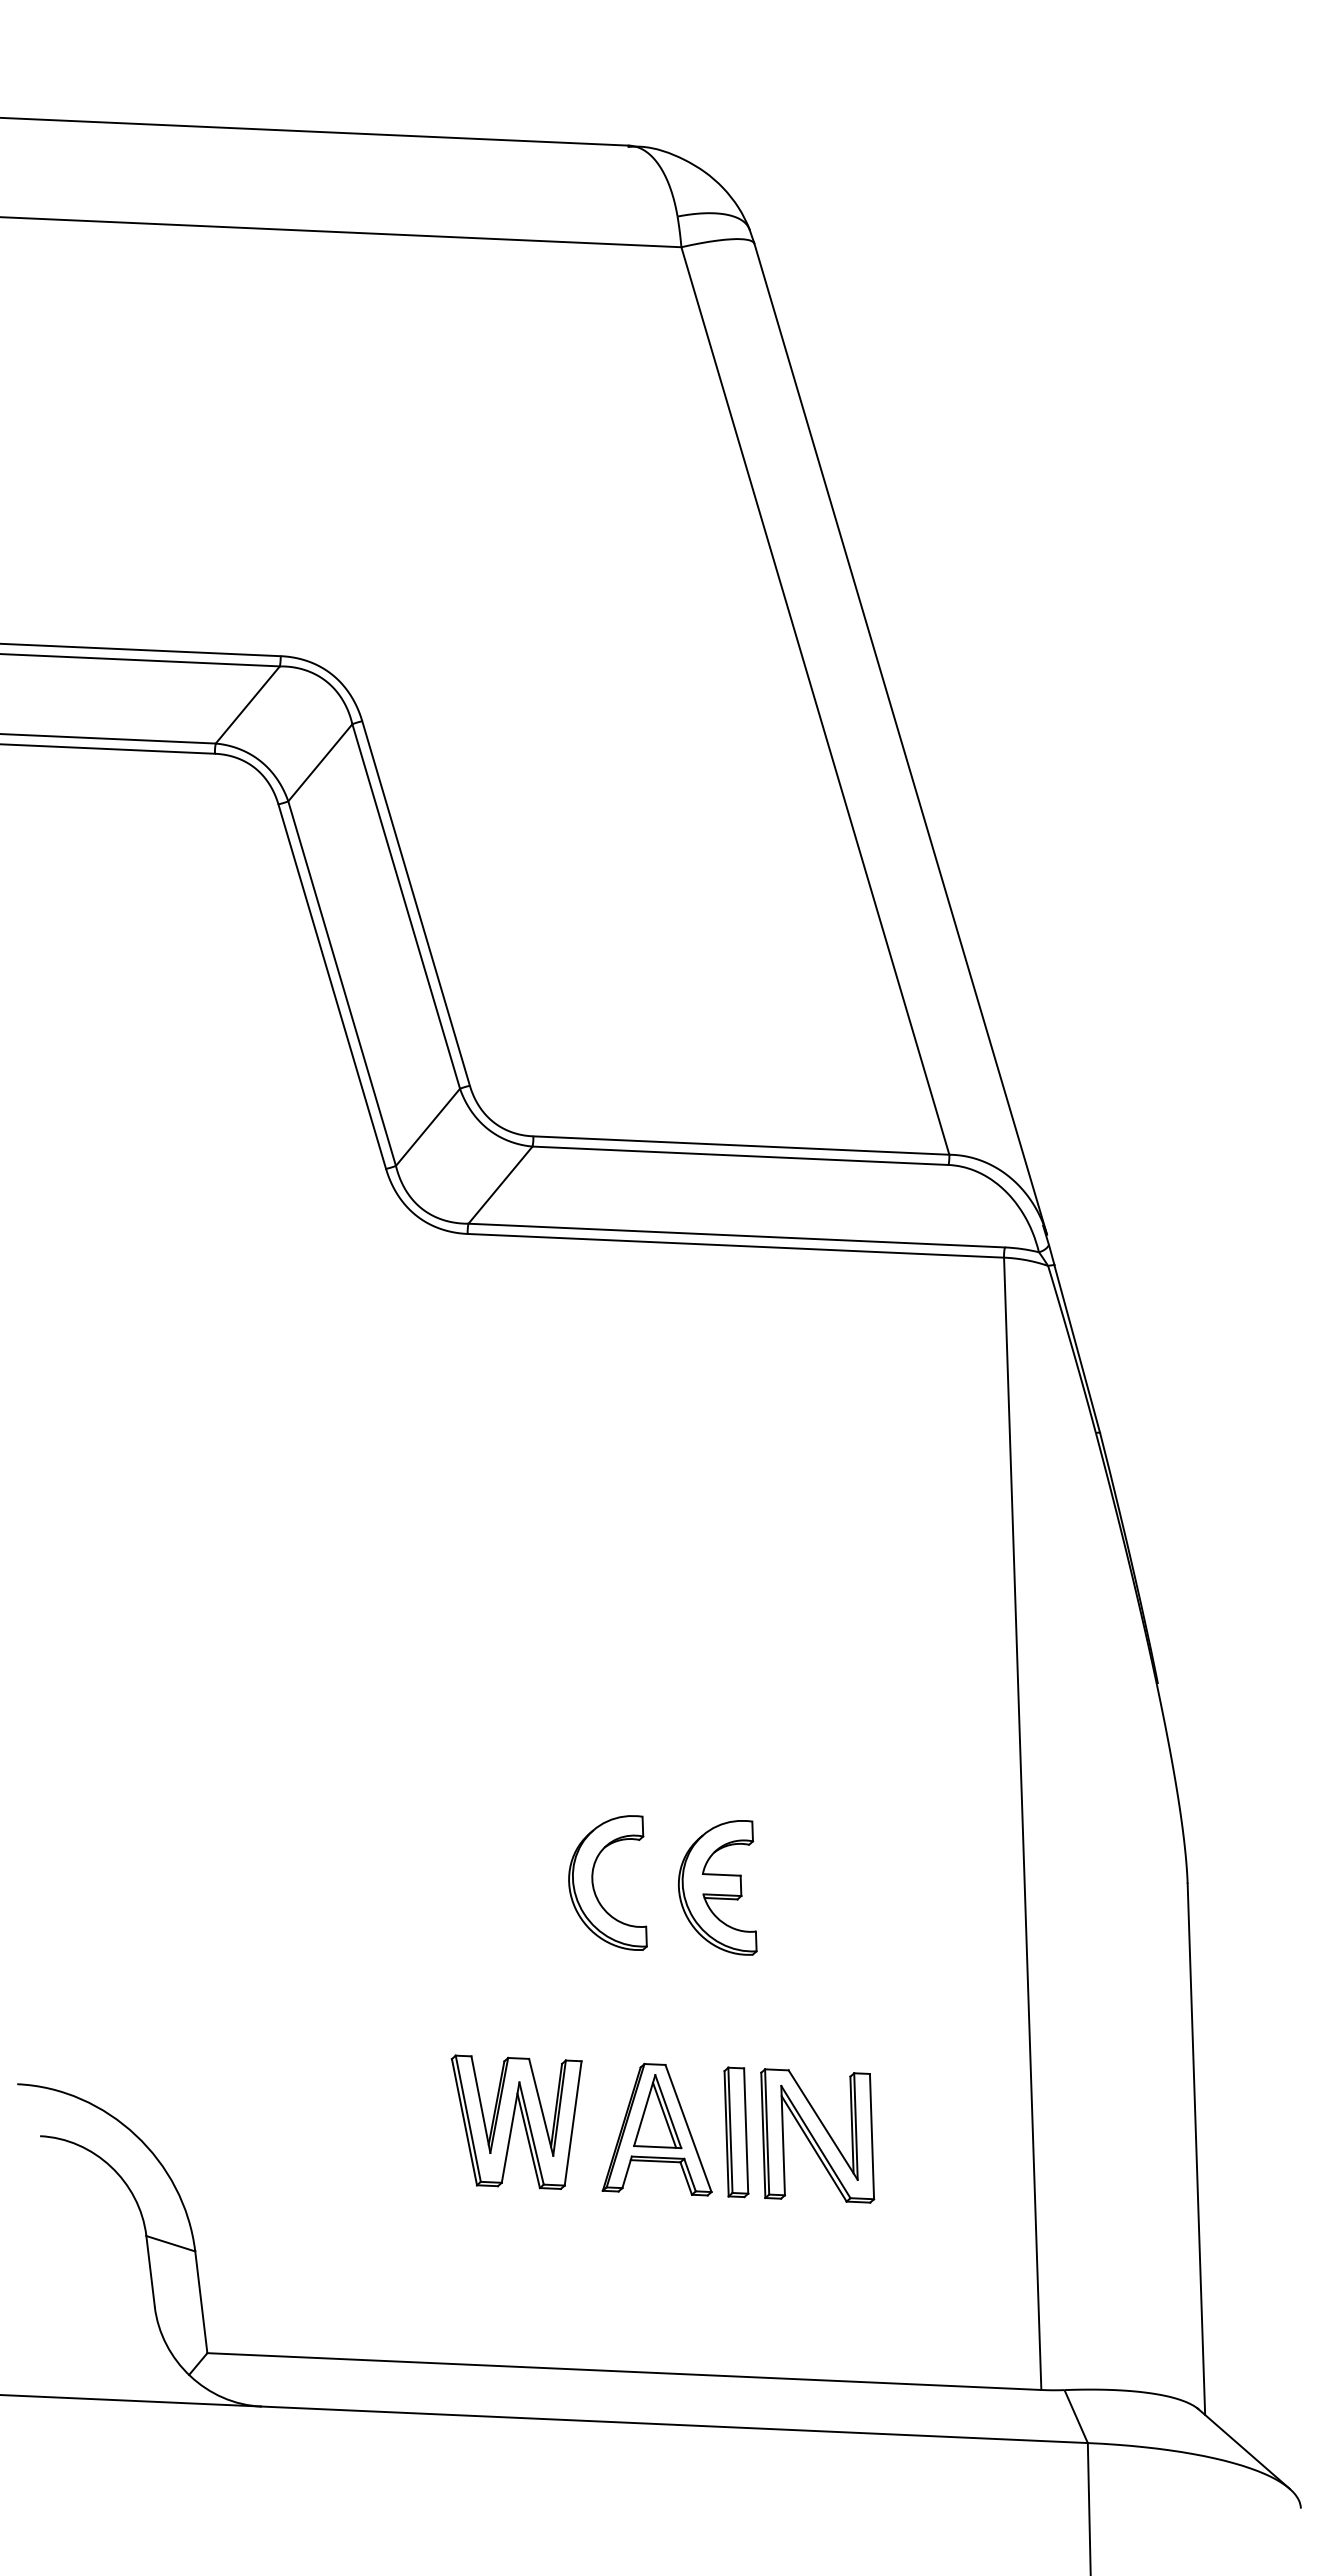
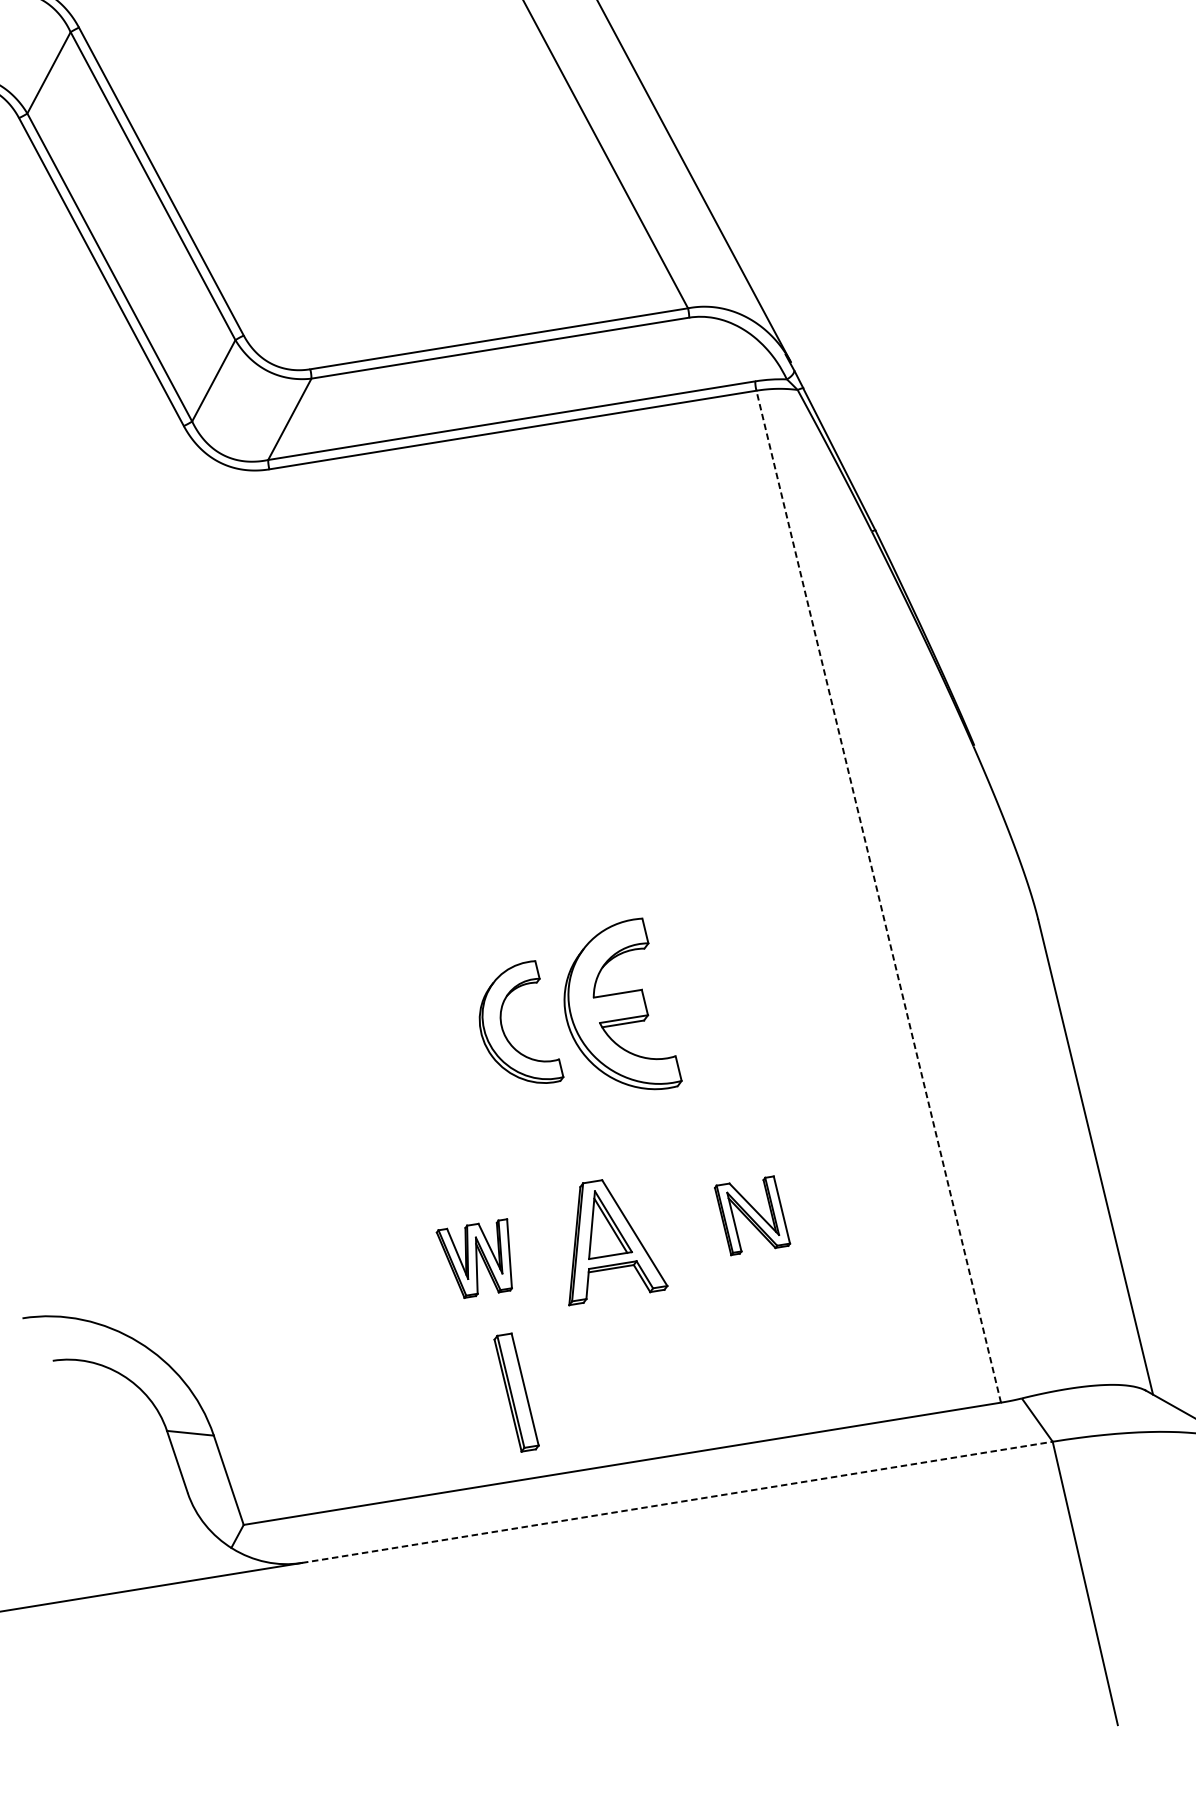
line: (1022, 1823) -> (878, 896), solid -> dashed
part: (717, 1887) -> (615, 1010), size x1.4
part: (516, 2121) -> (478, 1258), size x0.6
part: (736, 2132) -> (516, 1392), moved
part: (817, 2135) -> (752, 1215), size x0.6
line: (674, 2424) -> (677, 1502), solid -> dashed

